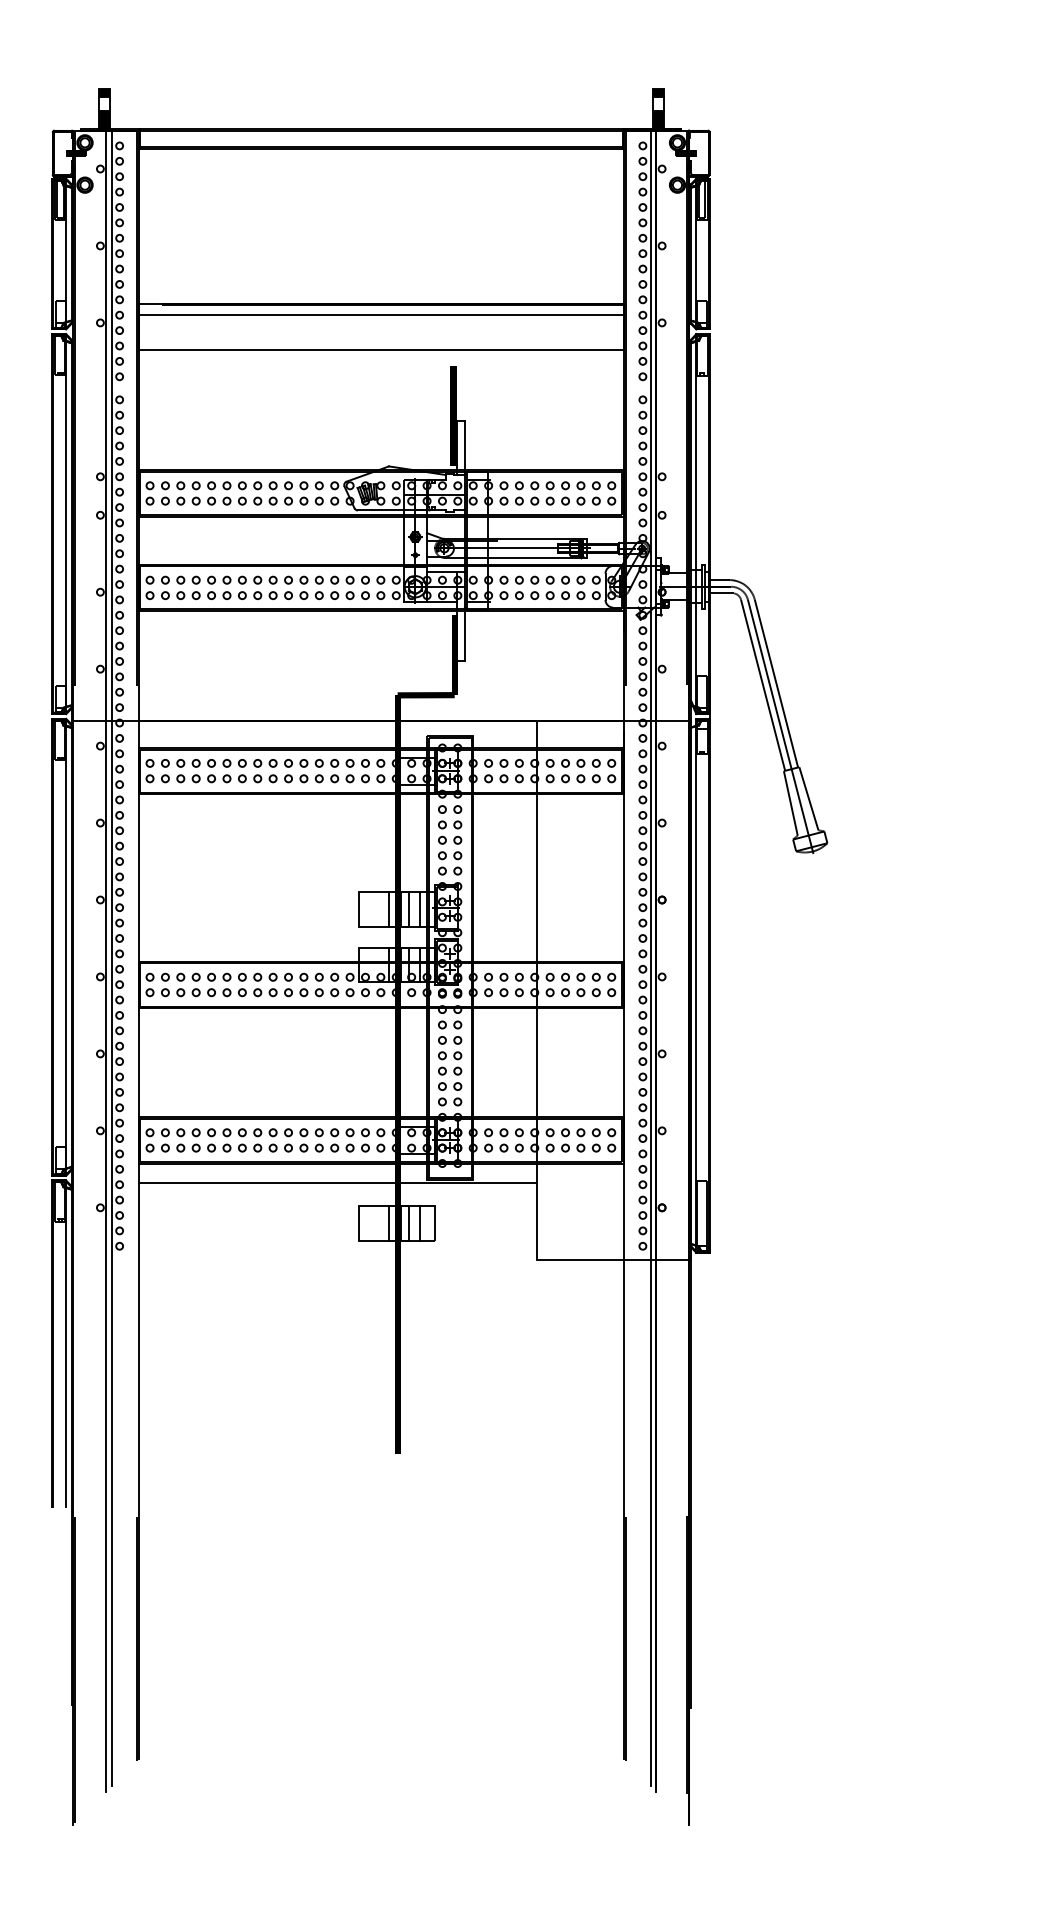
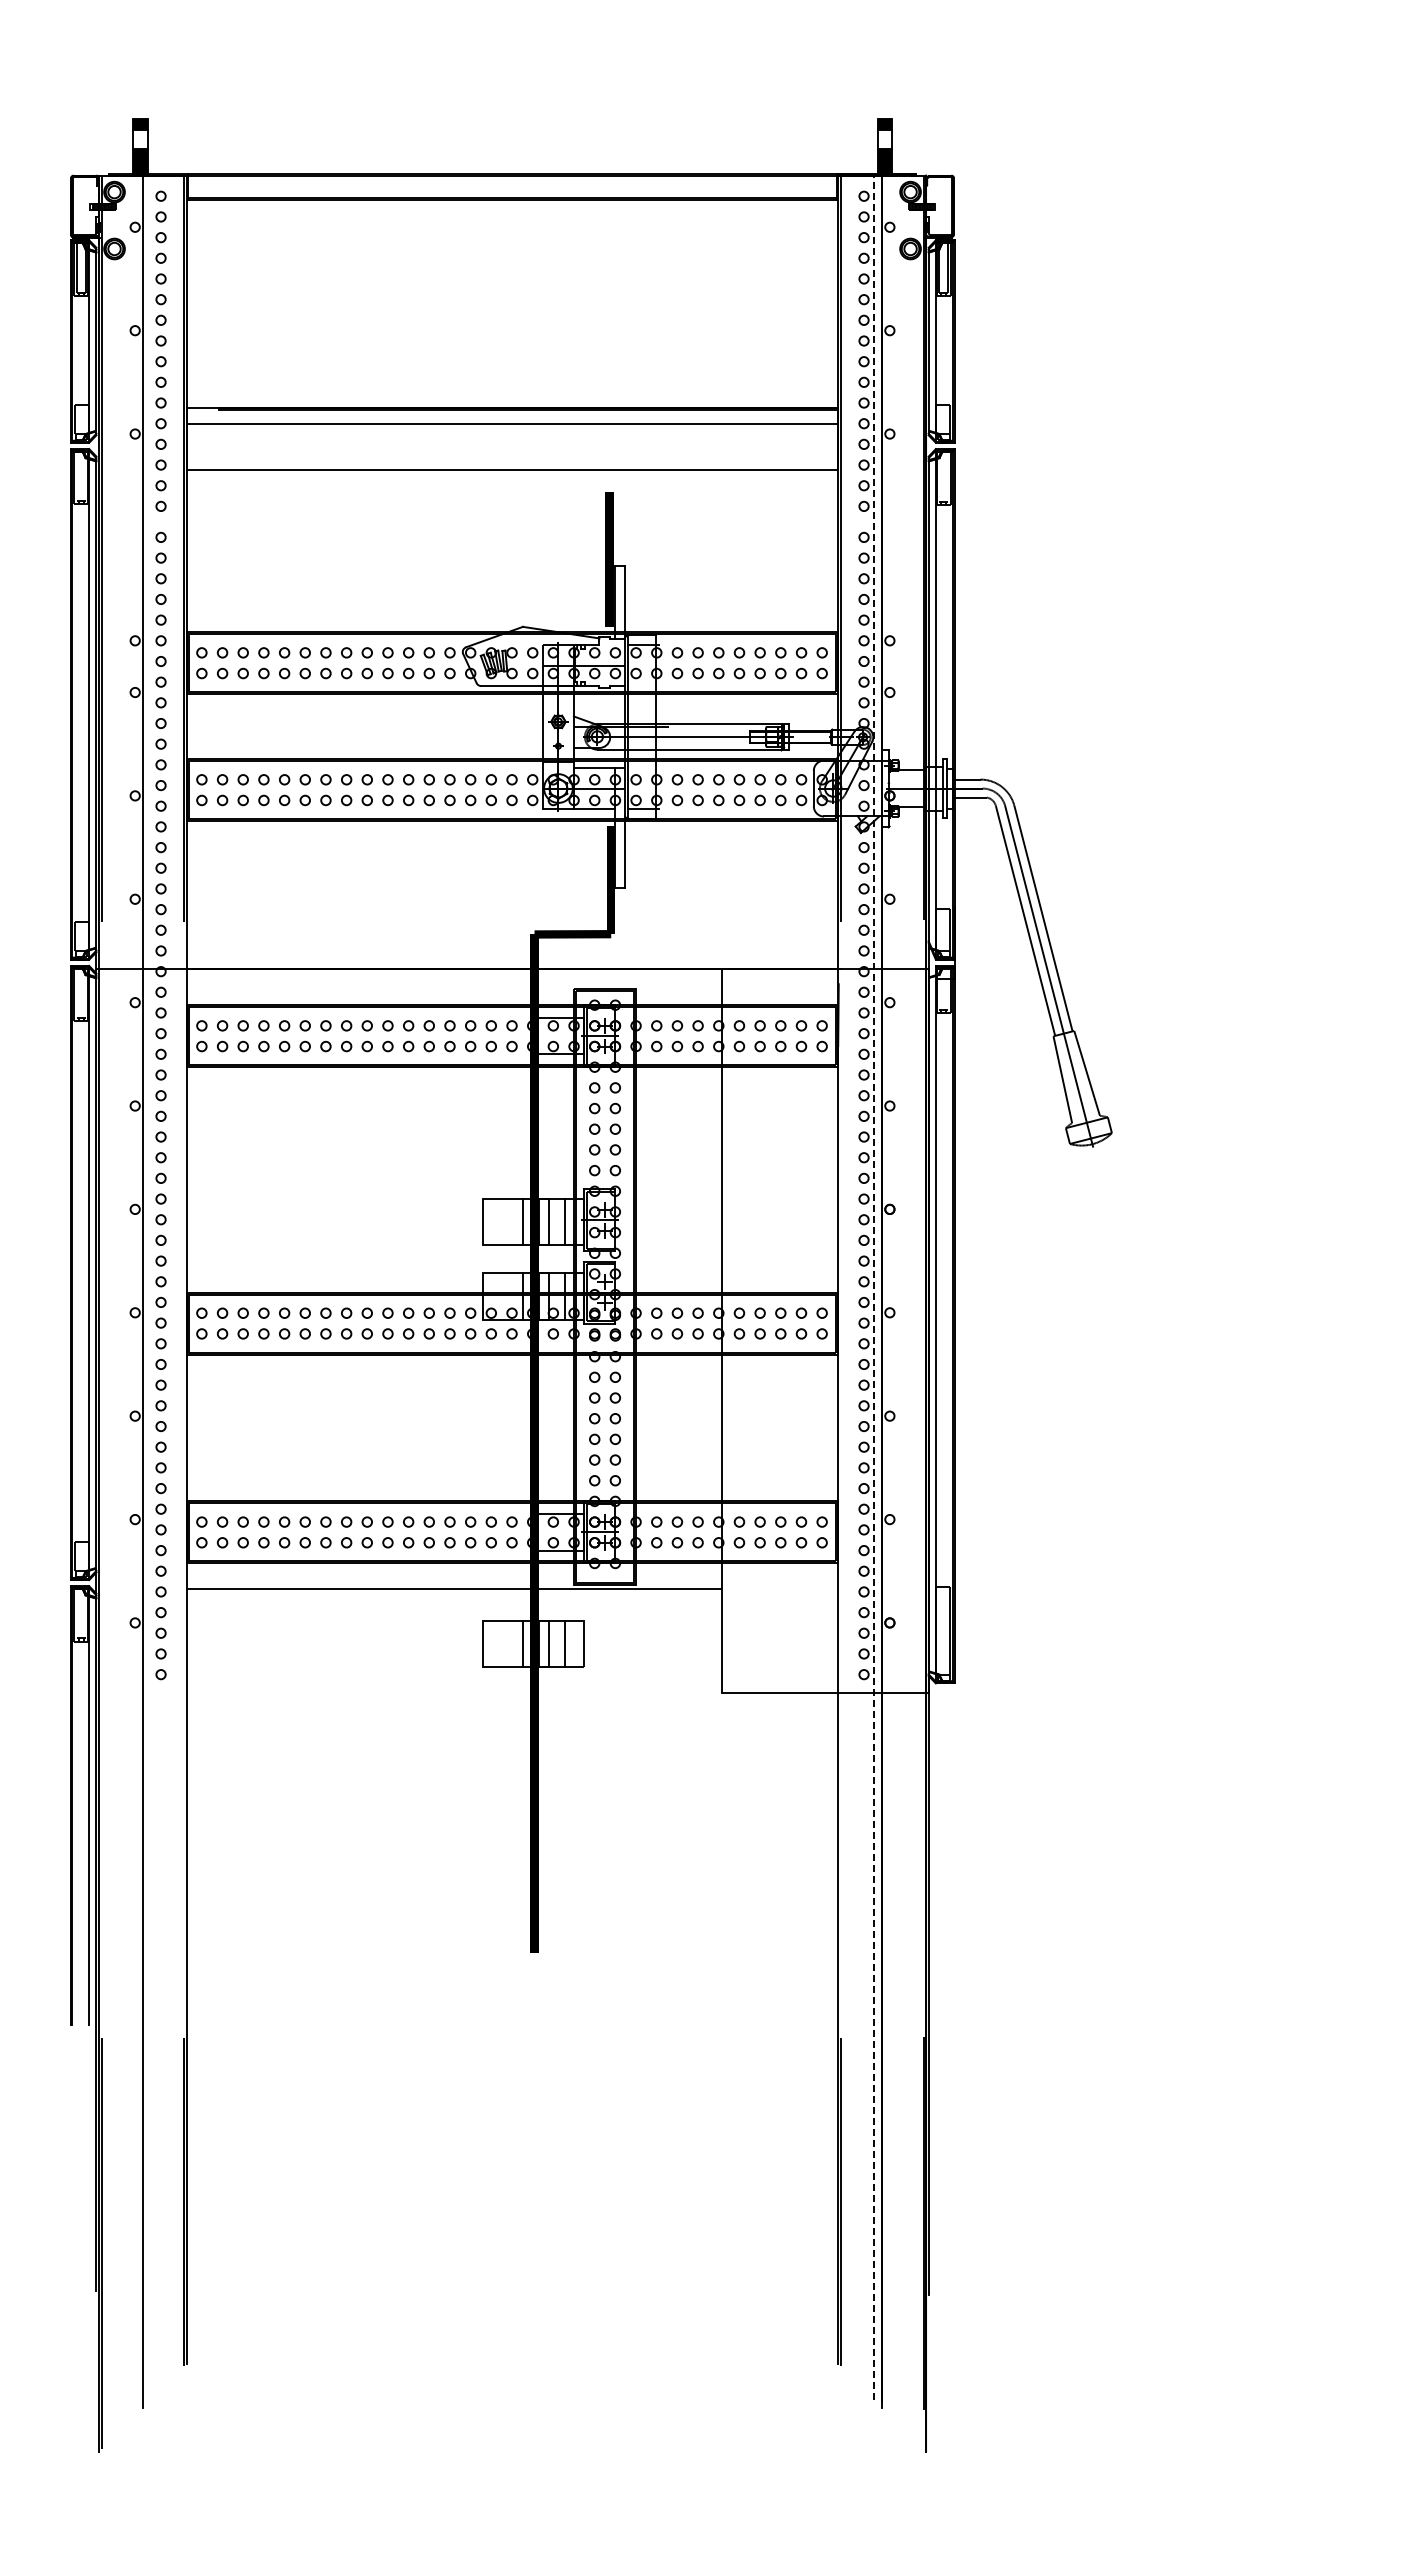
line: (111, 958) -> (150, 1288), removed
line: (650, 958) -> (874, 1288), solid -> dashed

